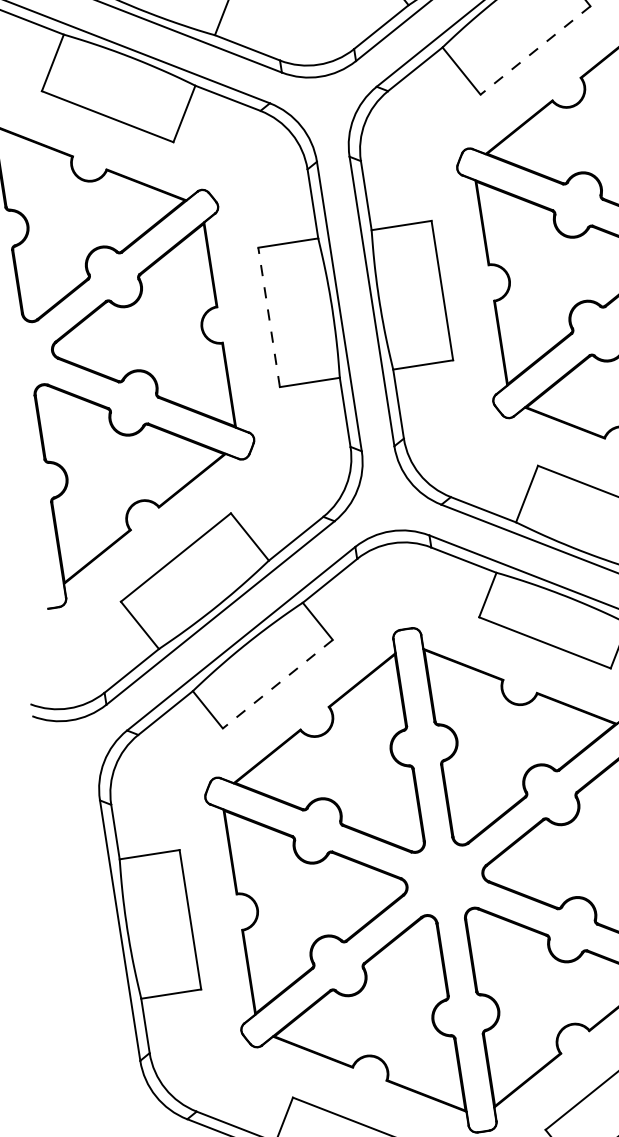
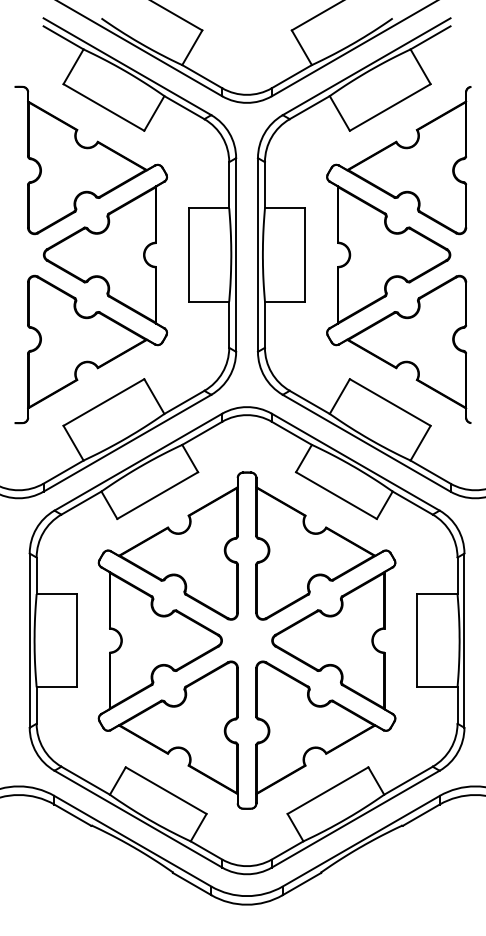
line: (535, 50) -> (390, 107), dashed -> solid
line: (269, 318) -> (189, 255), dashed -> solid
line: (277, 684) -> (157, 495), dashed -> solid

